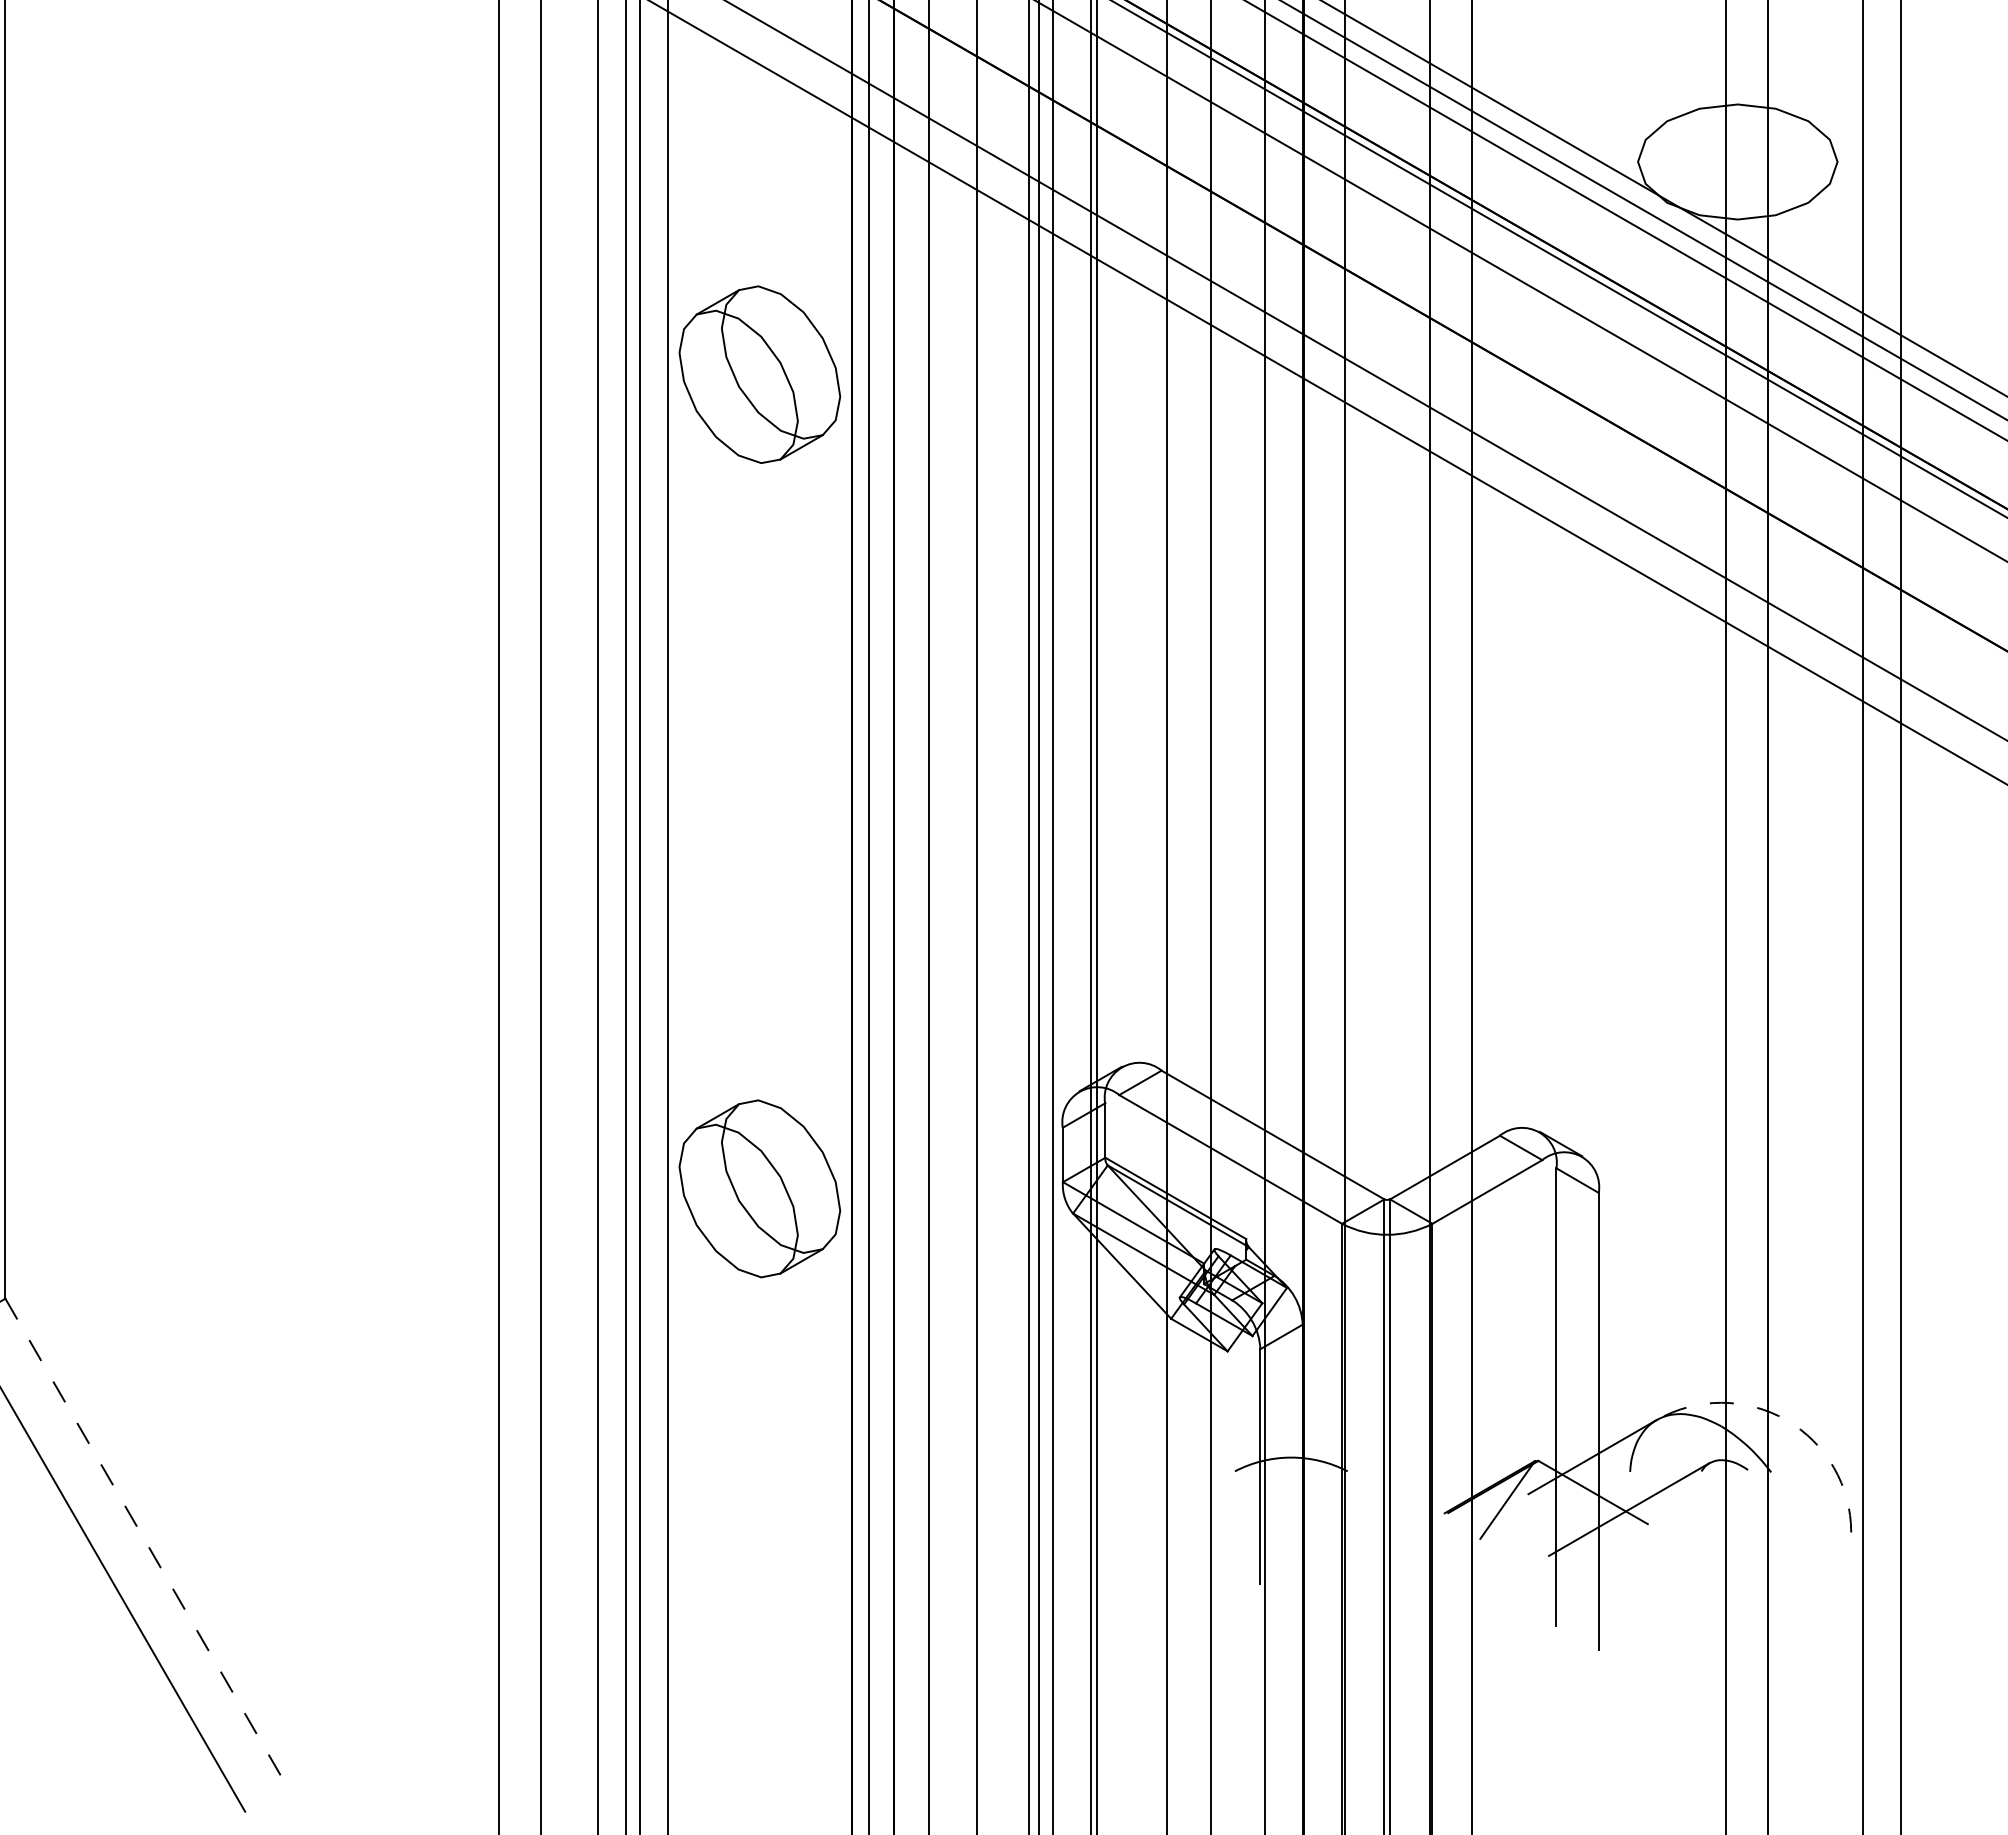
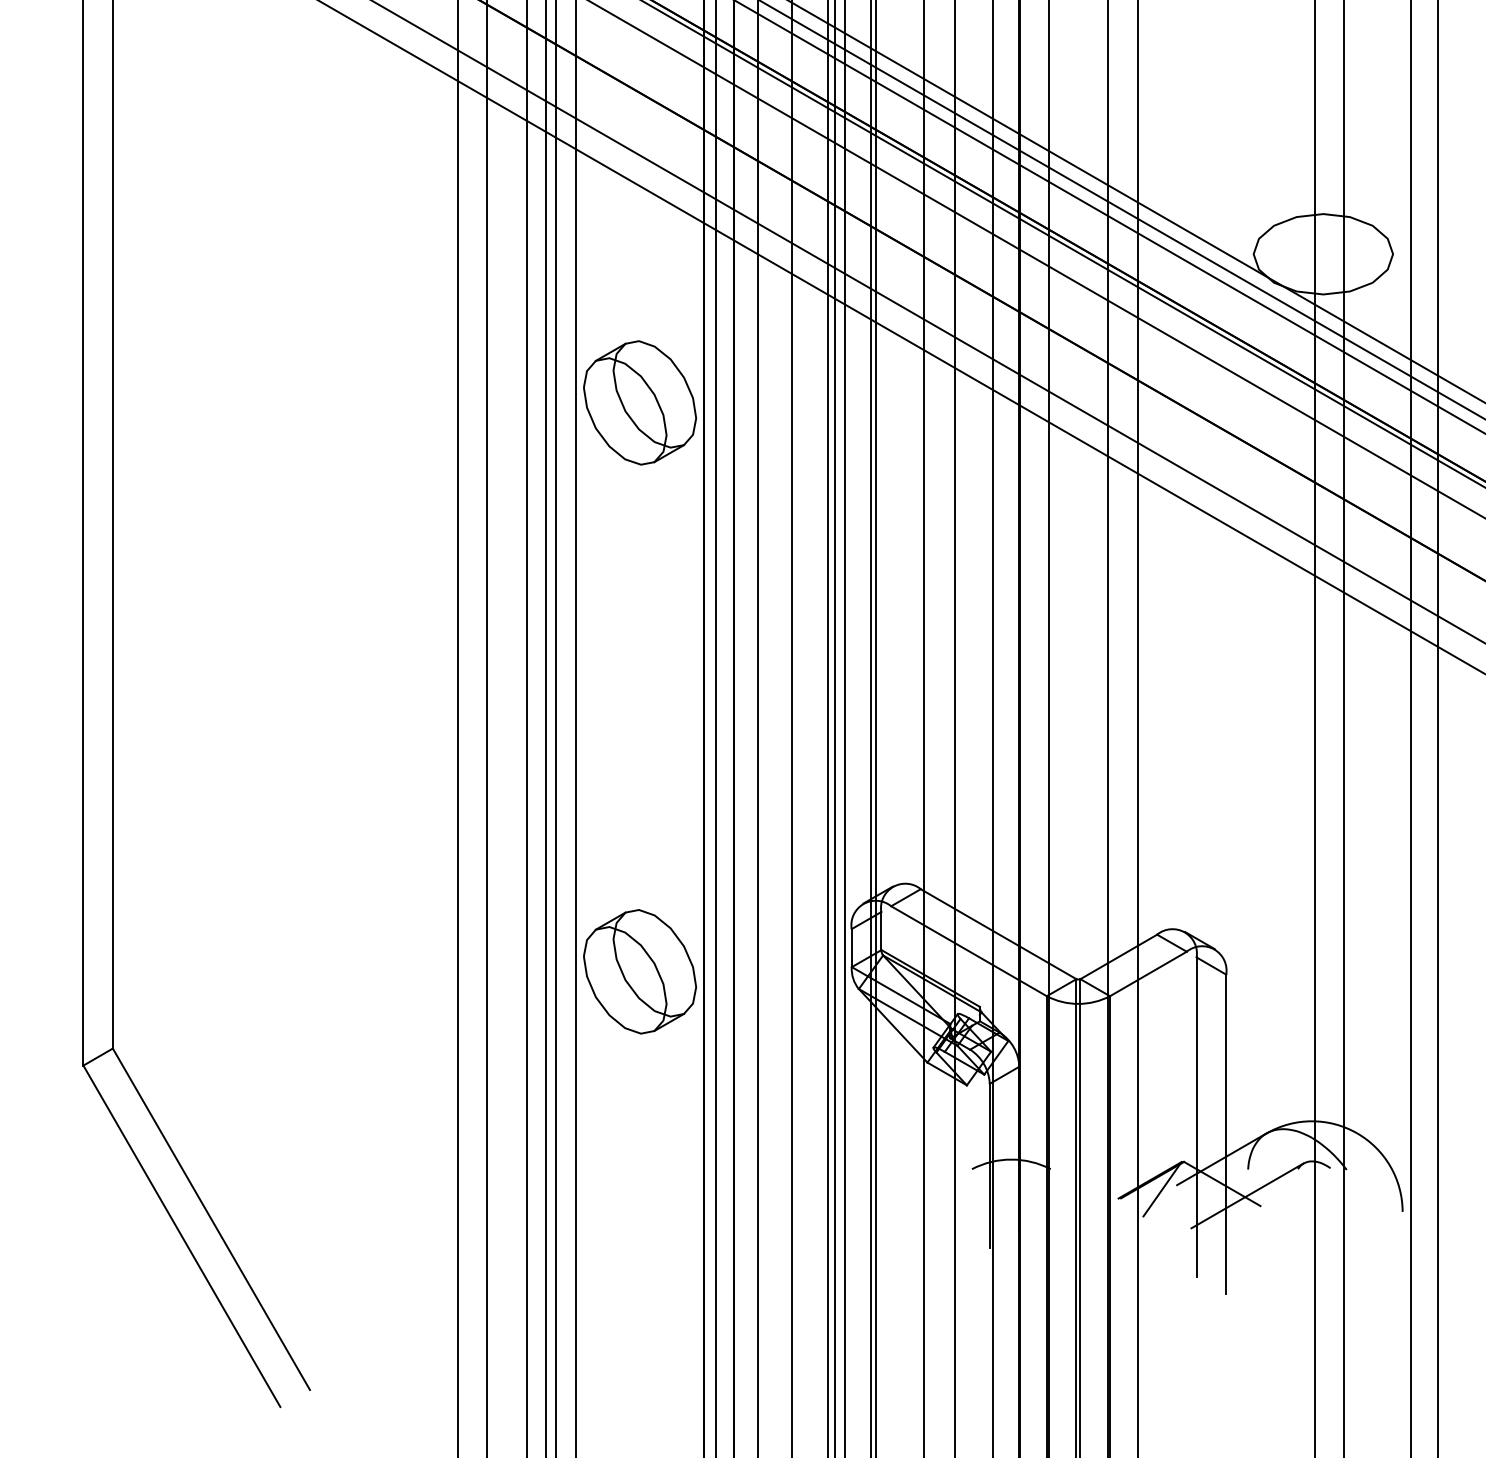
arc: (1786, 1420) -> (1357, 1133), dashed -> solid
line: (146, 1543) -> (211, 1219), dashed -> solid

